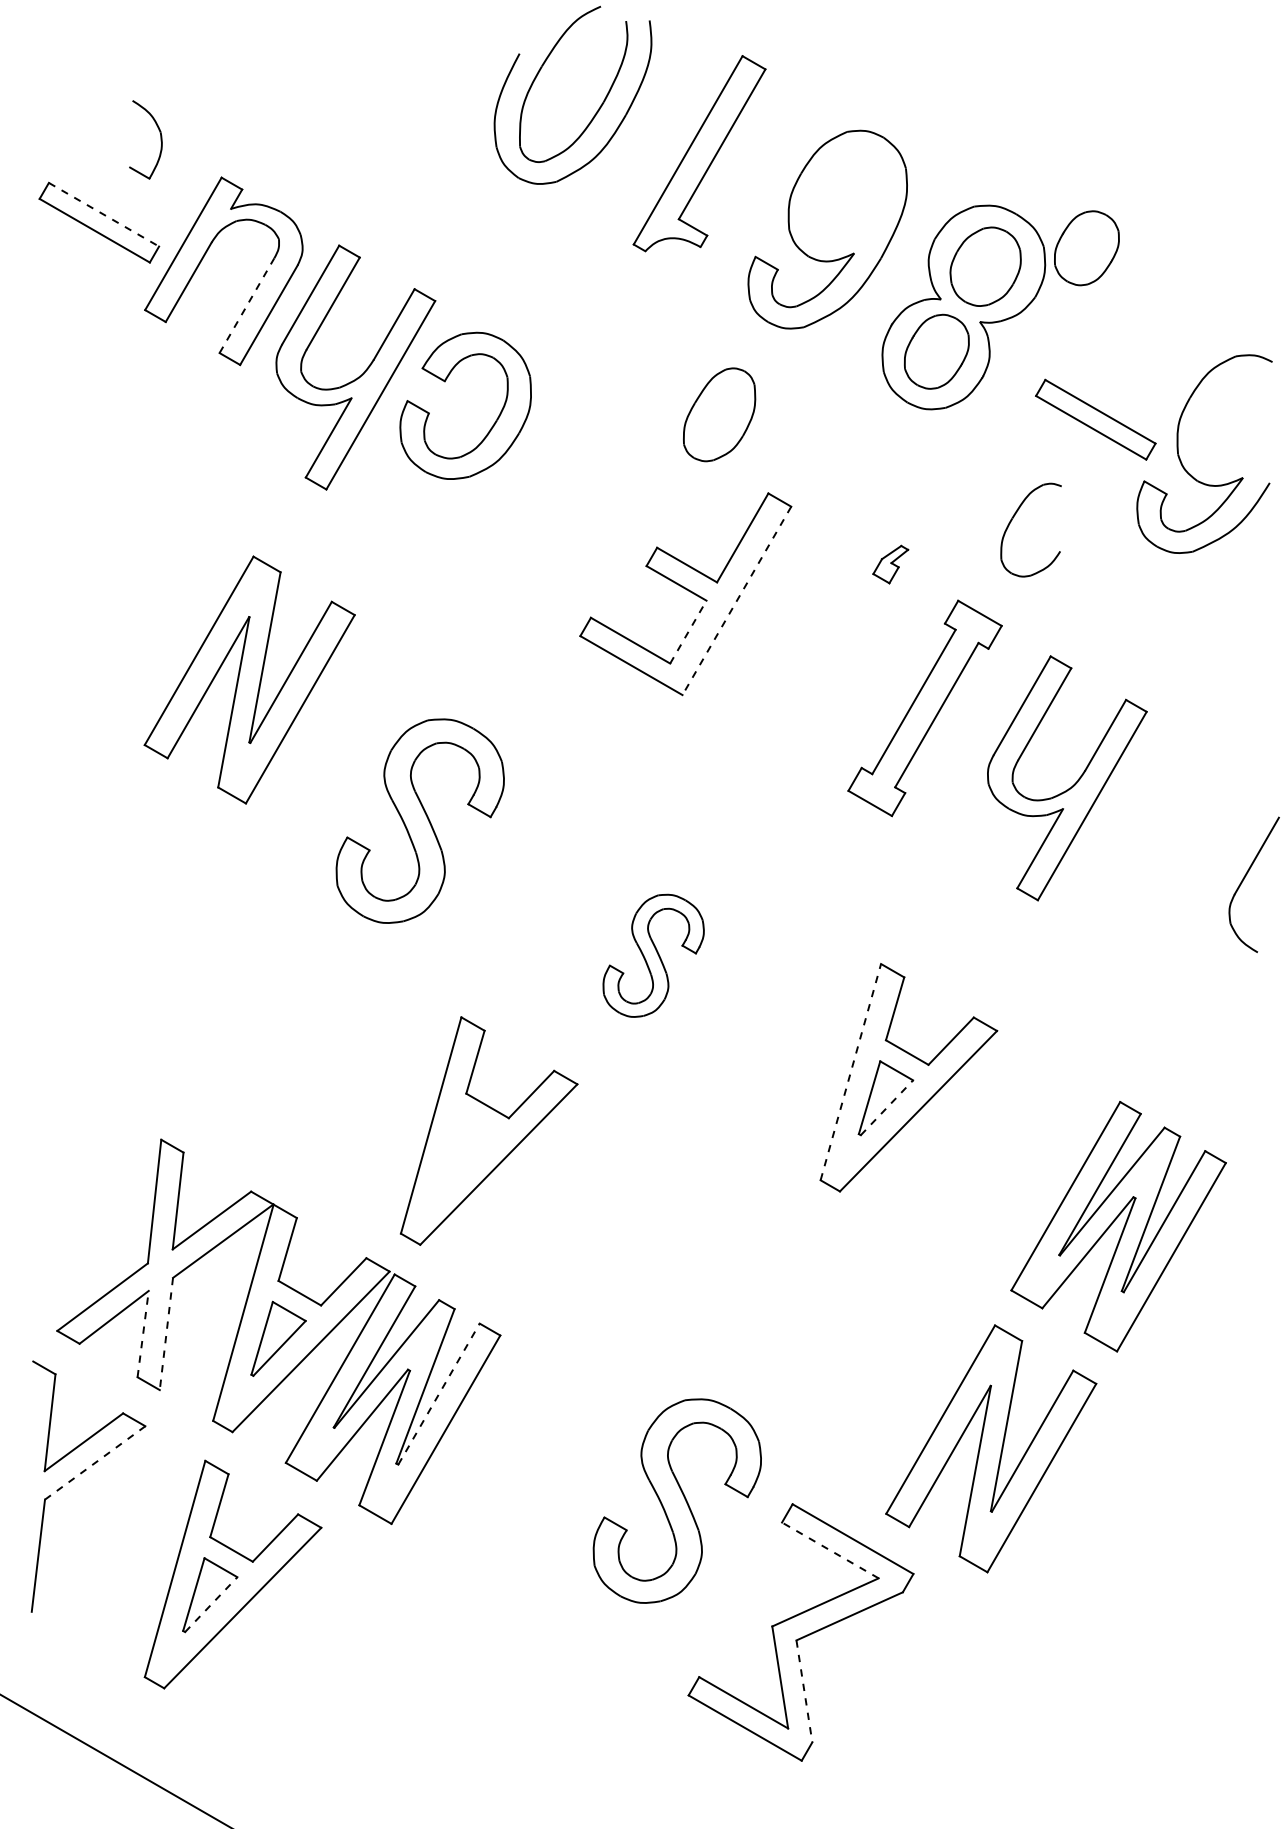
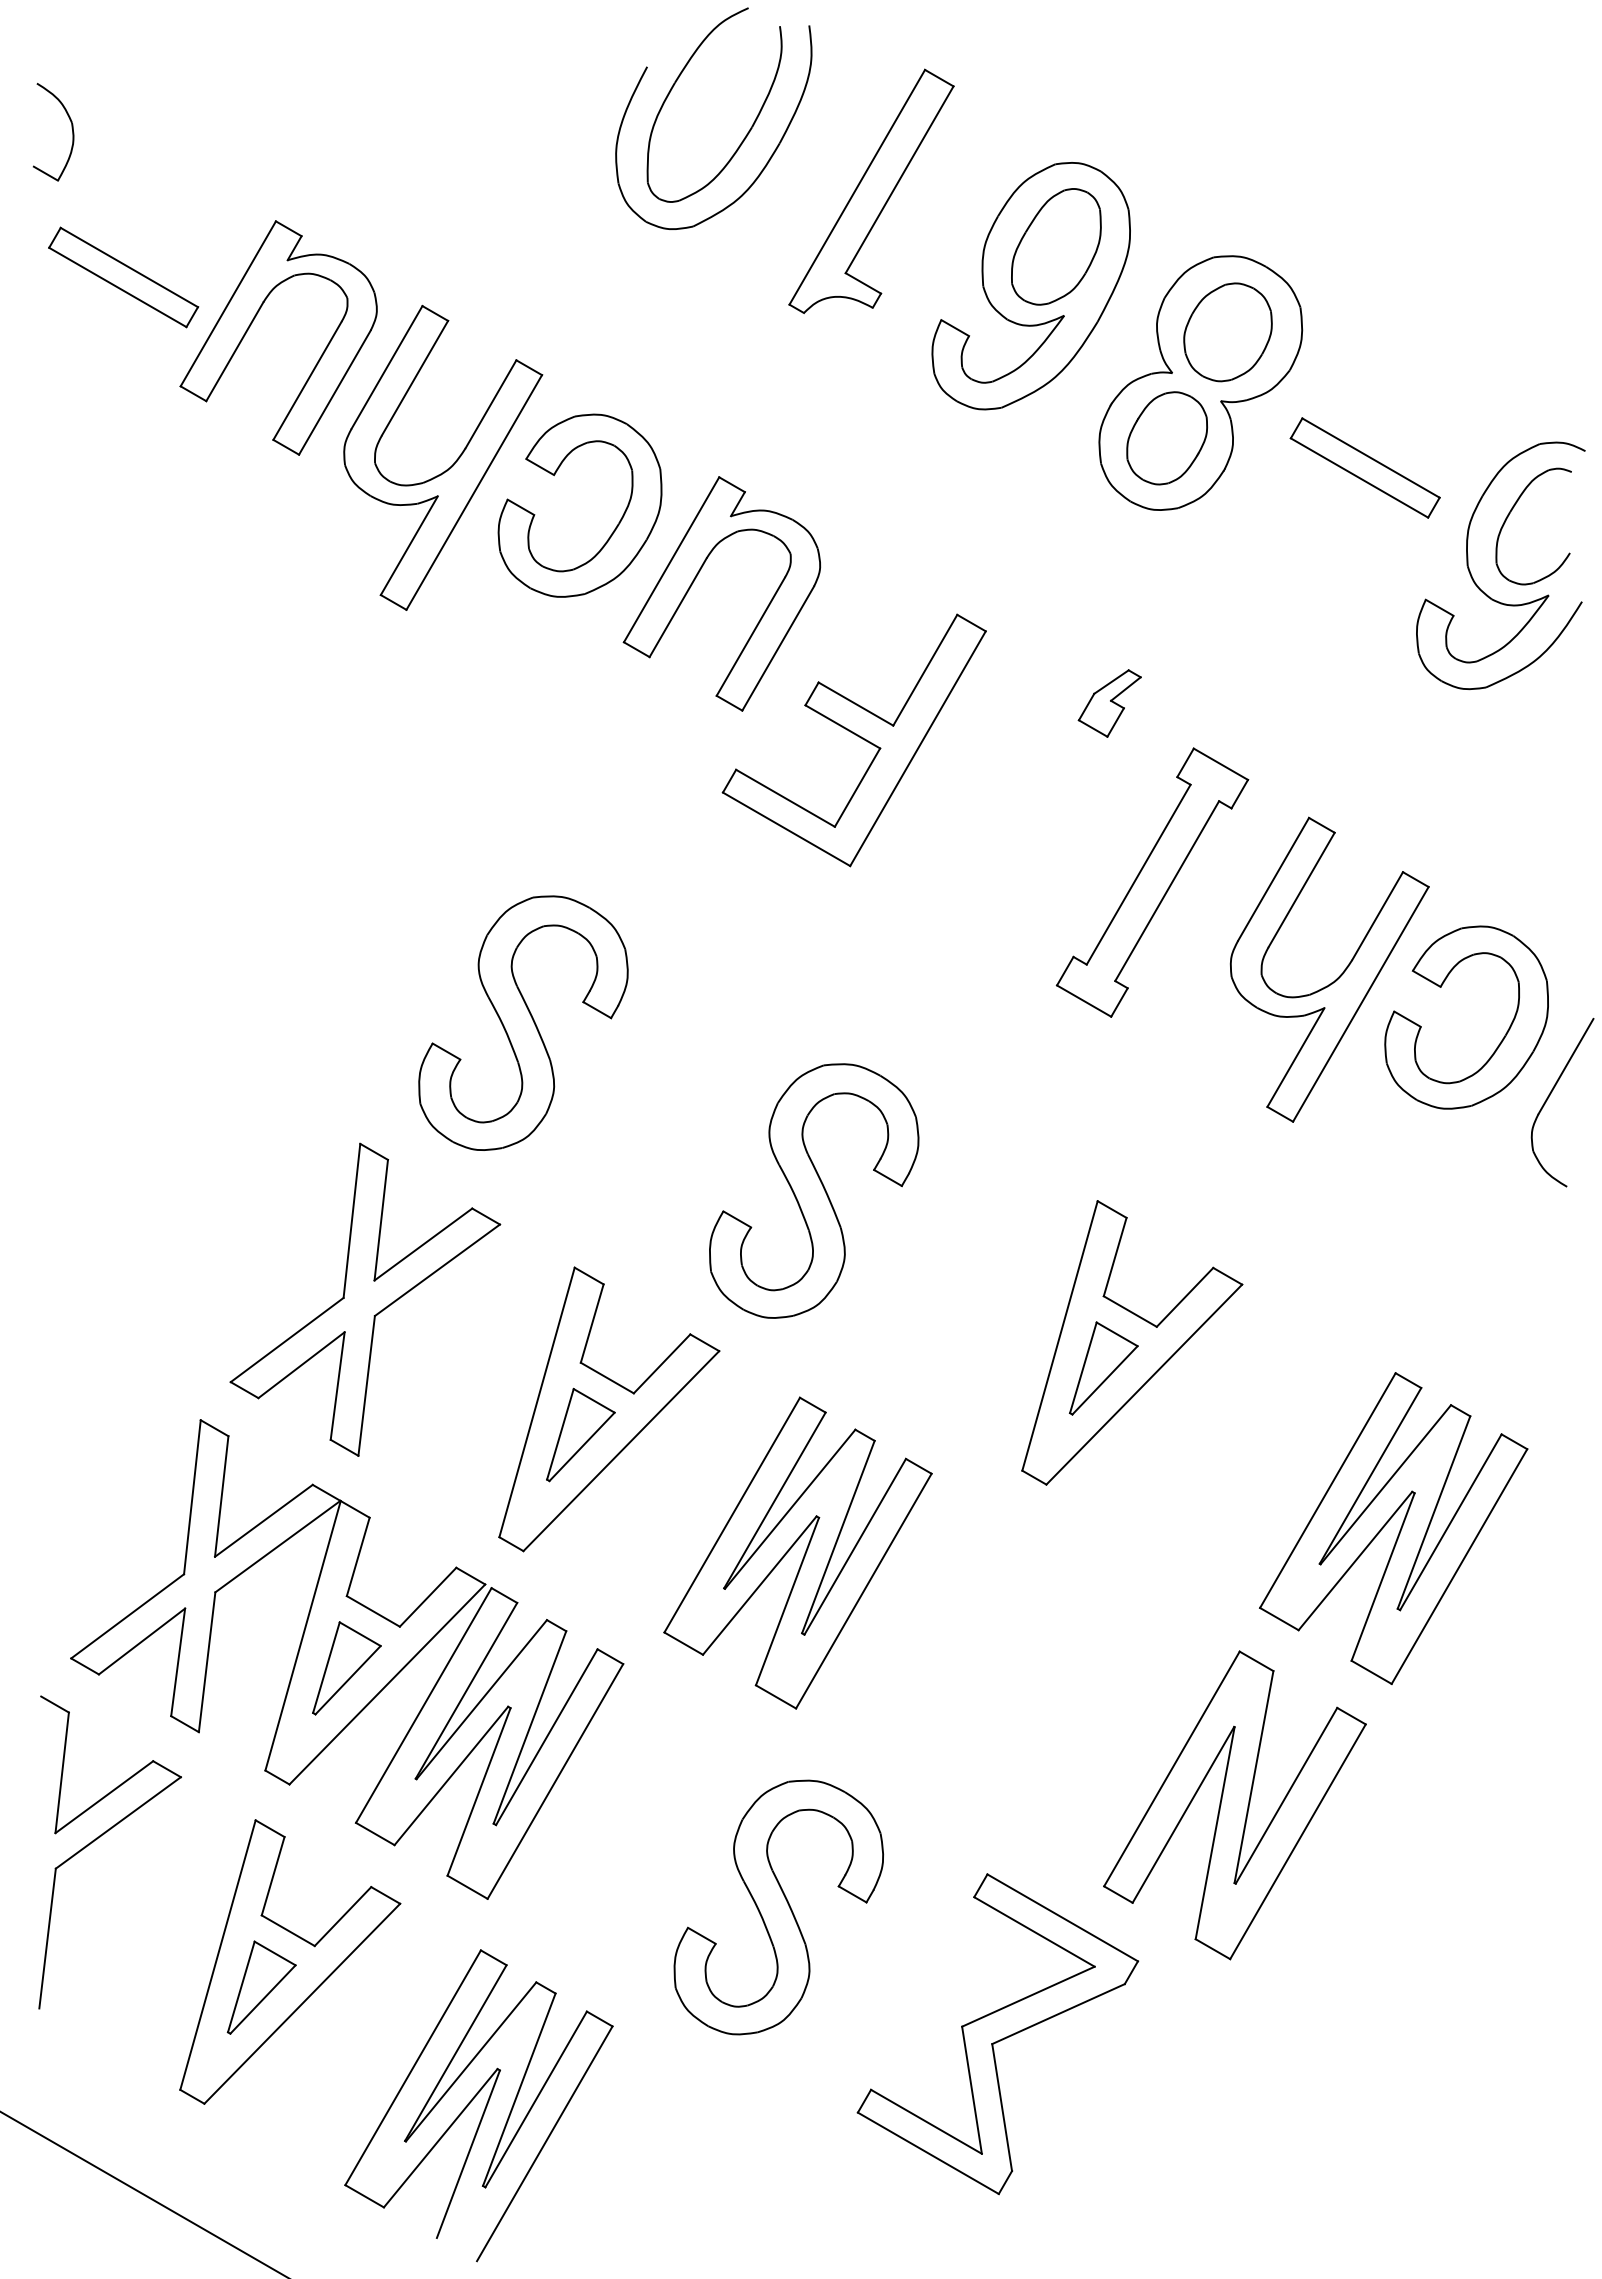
part: (160, 136) -> (71, 128), moved
line: (104, 214) -> (129, 267), dashed -> solid
part: (1086, 248) -> (1353, 309), removed
line: (246, 305) -> (307, 380), dashed -> solid
part: (719, 414) -> (1056, 246), moved
part: (1095, 419) -> (1364, 467), moved
part: (559, 464) -> (696, 578), added
part: (1013, 518) -> (1511, 512), moved
part: (890, 564) -> (1109, 703), size x1.43
line: (737, 600) -> (918, 748), dashed -> solid
line: (688, 632) -> (857, 787), dashed -> solid
part: (249, 680) -> (310, 847), removed
part: (1157, 792) -> (1441, 987), added
part: (653, 955) -> (814, 1190), size x1.67
part: (293, 1042) -> (365, 1299), added
line: (851, 1071) -> (1060, 1335), dashed -> solid
line: (887, 1107) -> (1105, 1379), dashed -> solid
part: (466, 1151) -> (580, 1434), added
part: (645, 1248) -> (803, 1555), added
line: (143, 1333) -> (178, 1661), dashed -> solid
line: (166, 1334) -> (207, 1662), dashed -> solid
line: (439, 1393) -> (547, 1736), dashed -> solid
line: (94, 1463) -> (117, 1823), dashed -> solid
part: (677, 1501) -> (778, 1907), moved
line: (830, 1550) -> (1034, 1931), dashed -> solid
line: (211, 1604) -> (263, 1999), dashed -> solid
part: (389, 1692) -> (484, 2108), added
line: (804, 1692) -> (1002, 2108), dashed -> solid

